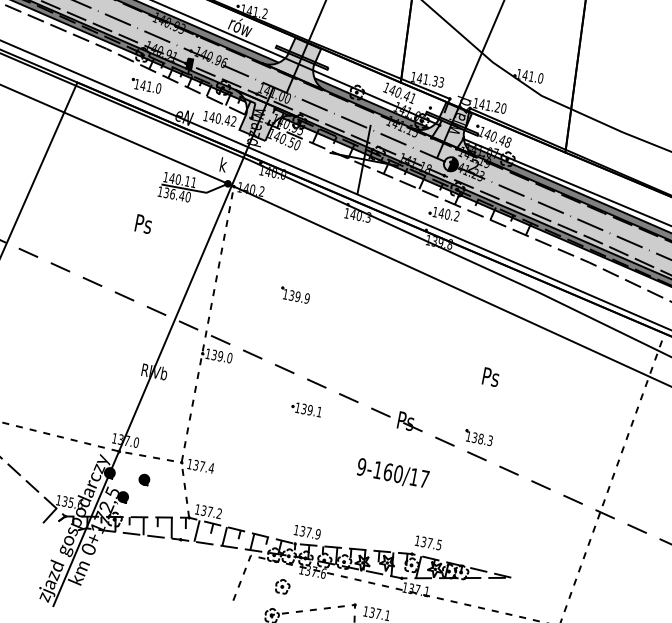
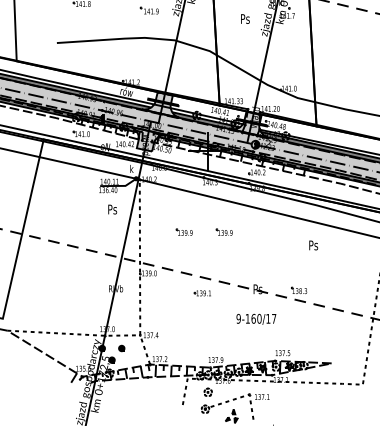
text: (143, 224) -> (112, 209), moved
part: (364, 307) -> (223, 231), added
text: (490, 377) -> (313, 245), moved

